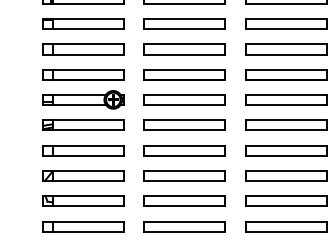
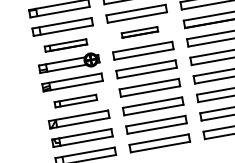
part: (83, 74) -> (65, 45), size x0.7
part: (184, 74) -> (139, 32), size x0.6
part: (83, 150) -> (75, 100), size x0.7

